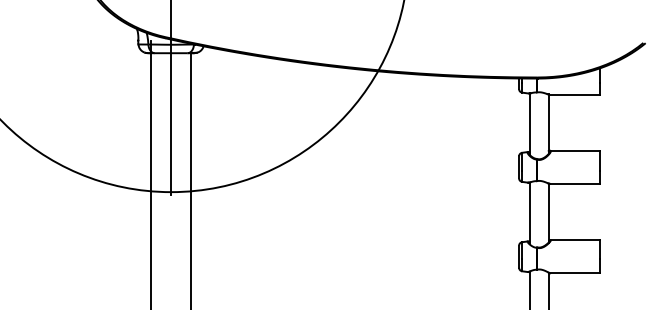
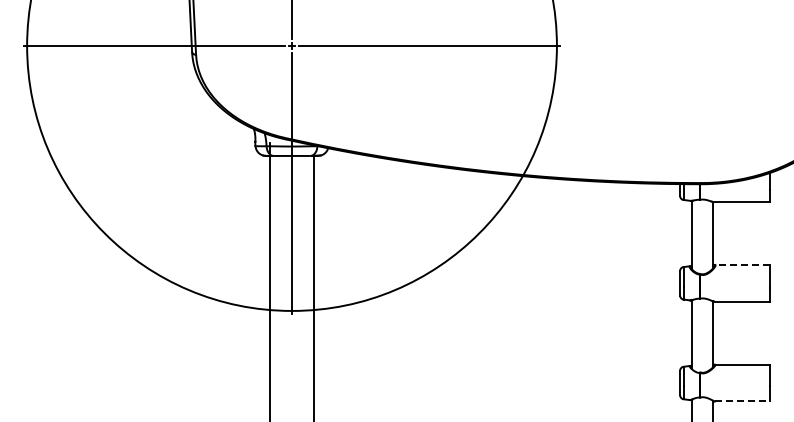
line: (575, 150) -> (742, 264), solid -> dashed
line: (575, 273) -> (743, 401), solid -> dashed

